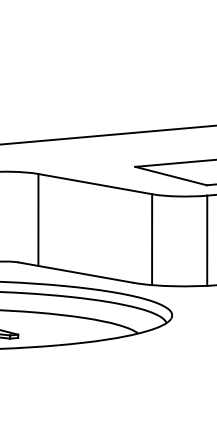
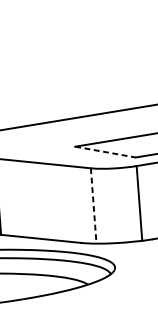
line: (171, 176) -> (105, 152), solid -> dashed
line: (152, 240) -> (94, 206), solid -> dashed

